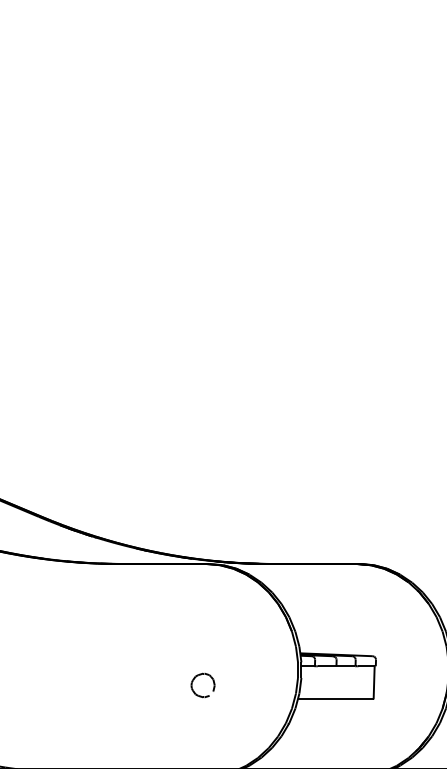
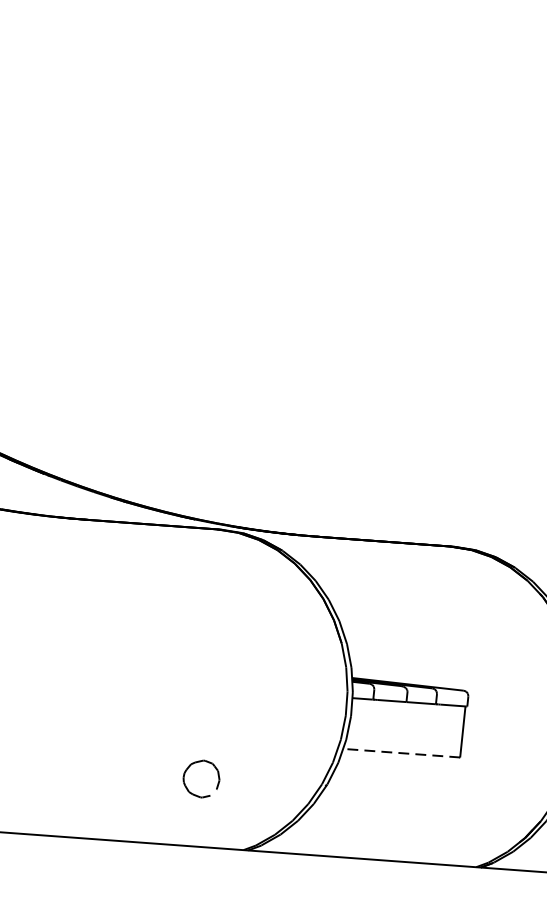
part: (198, 676) -> (195, 764), moved
line: (335, 699) -> (401, 753), solid -> dashed

